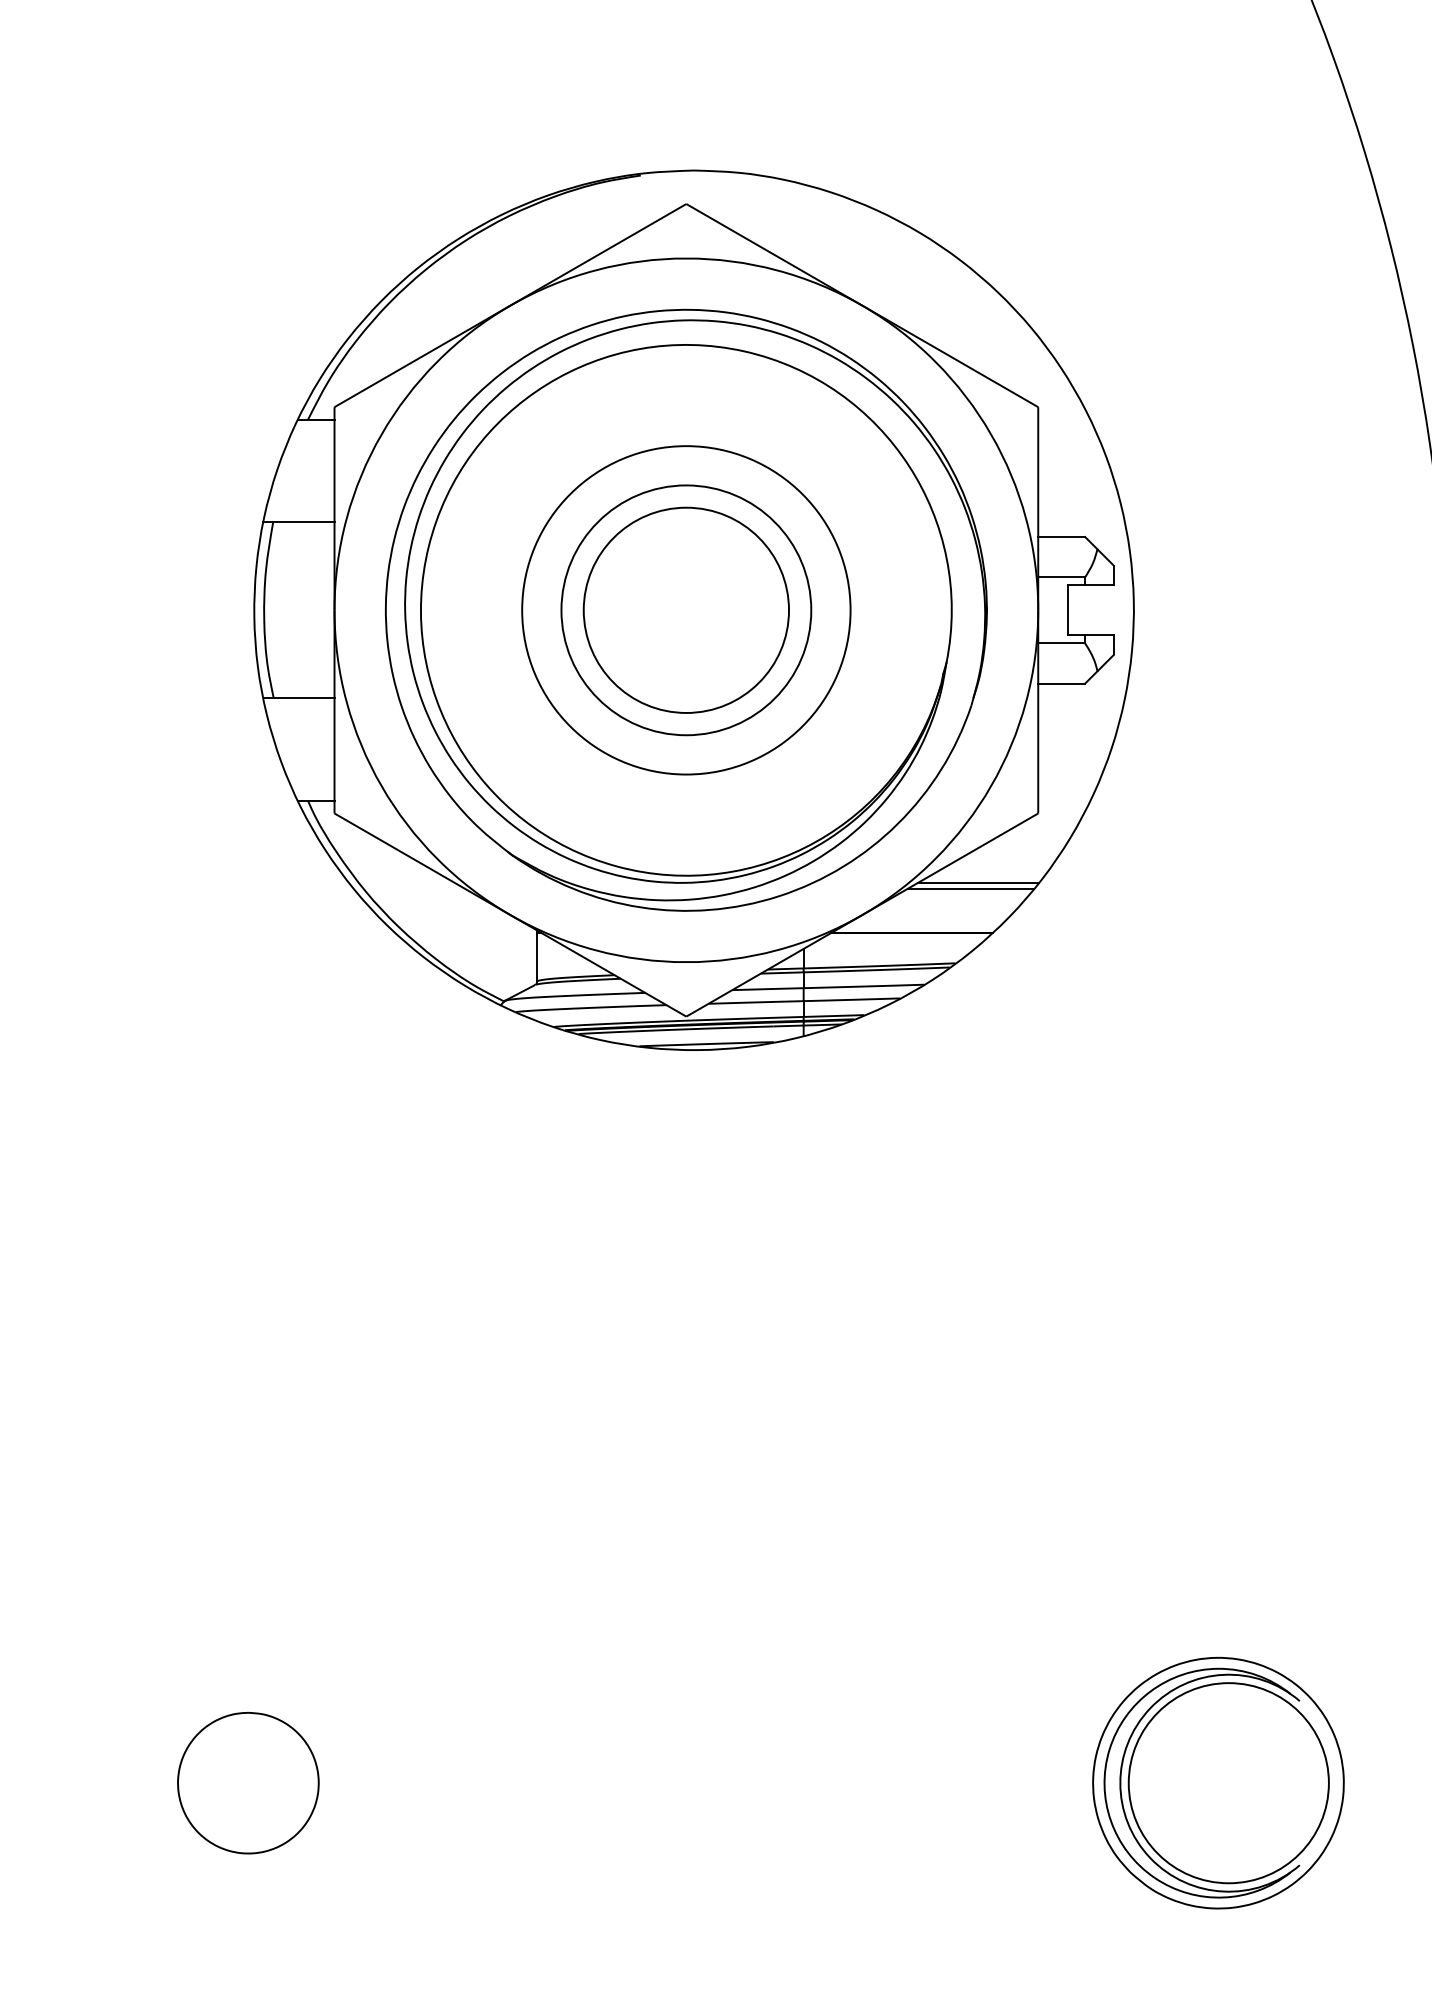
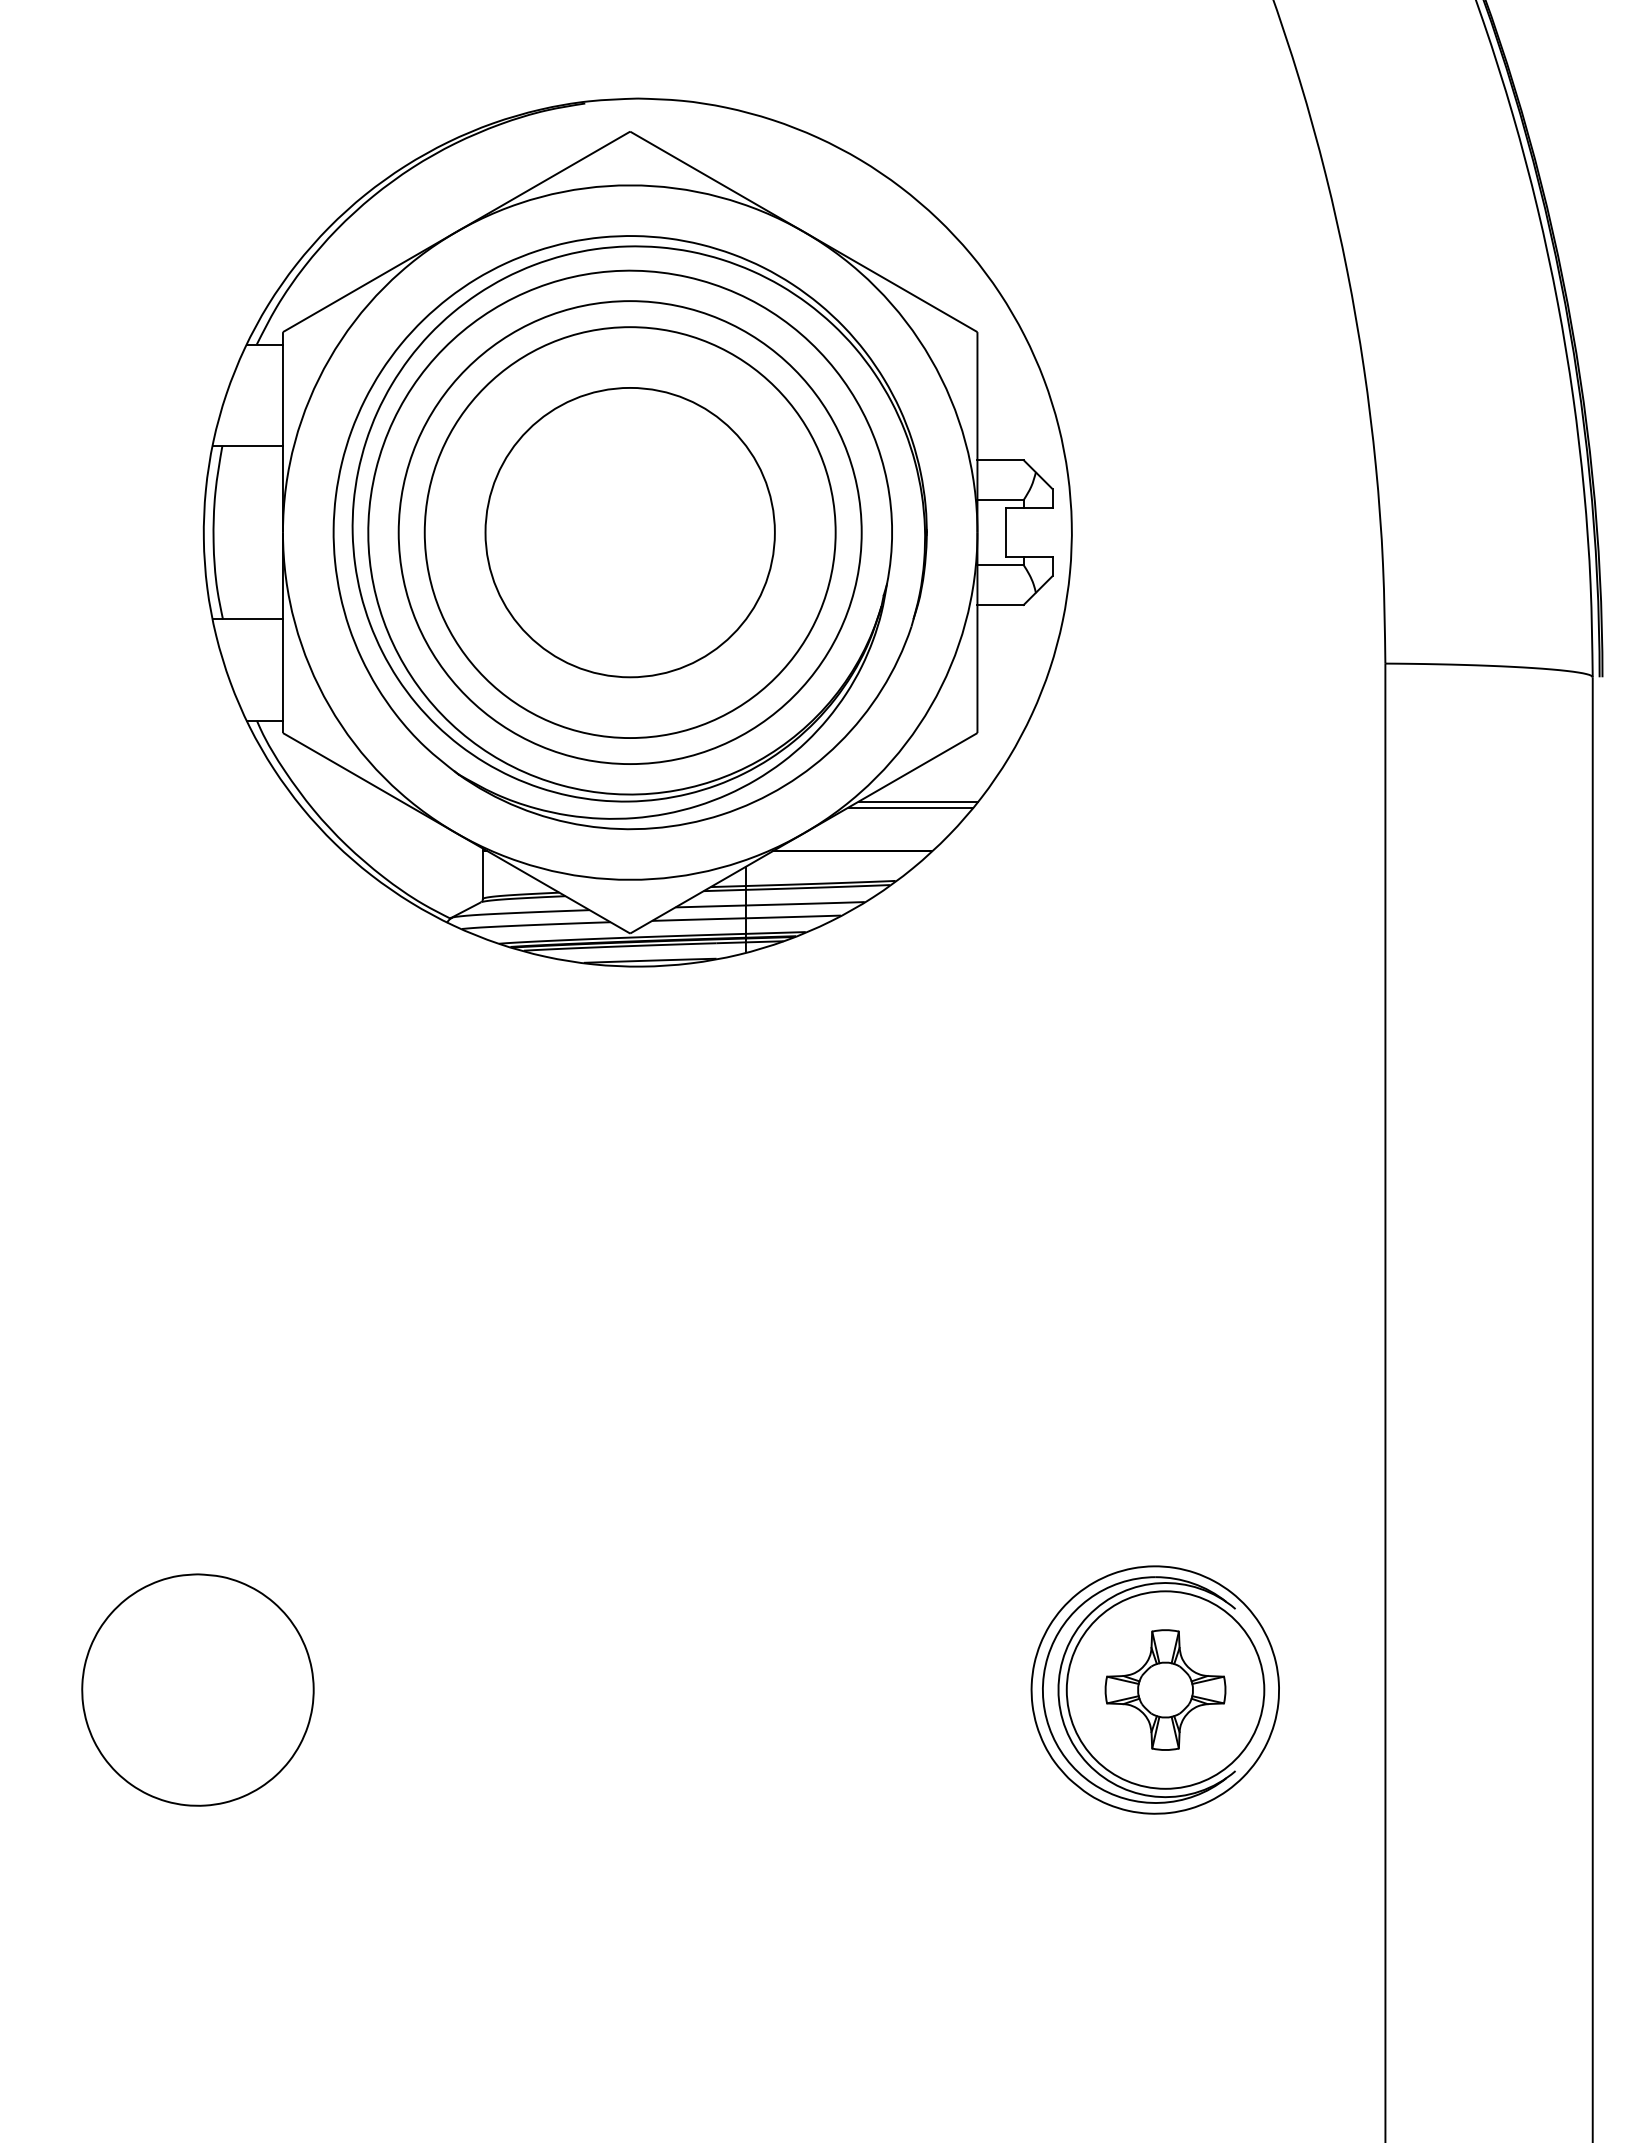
circle: (685, 610) -> (629, 532), size x1.43
circle: (685, 610) -> (629, 532), size x1.43
circle: (685, 610) -> (629, 532), size x1.67
part: (247, 1782) -> (197, 1689), size x1.67
part: (1228, 1782) -> (1165, 1689), added

